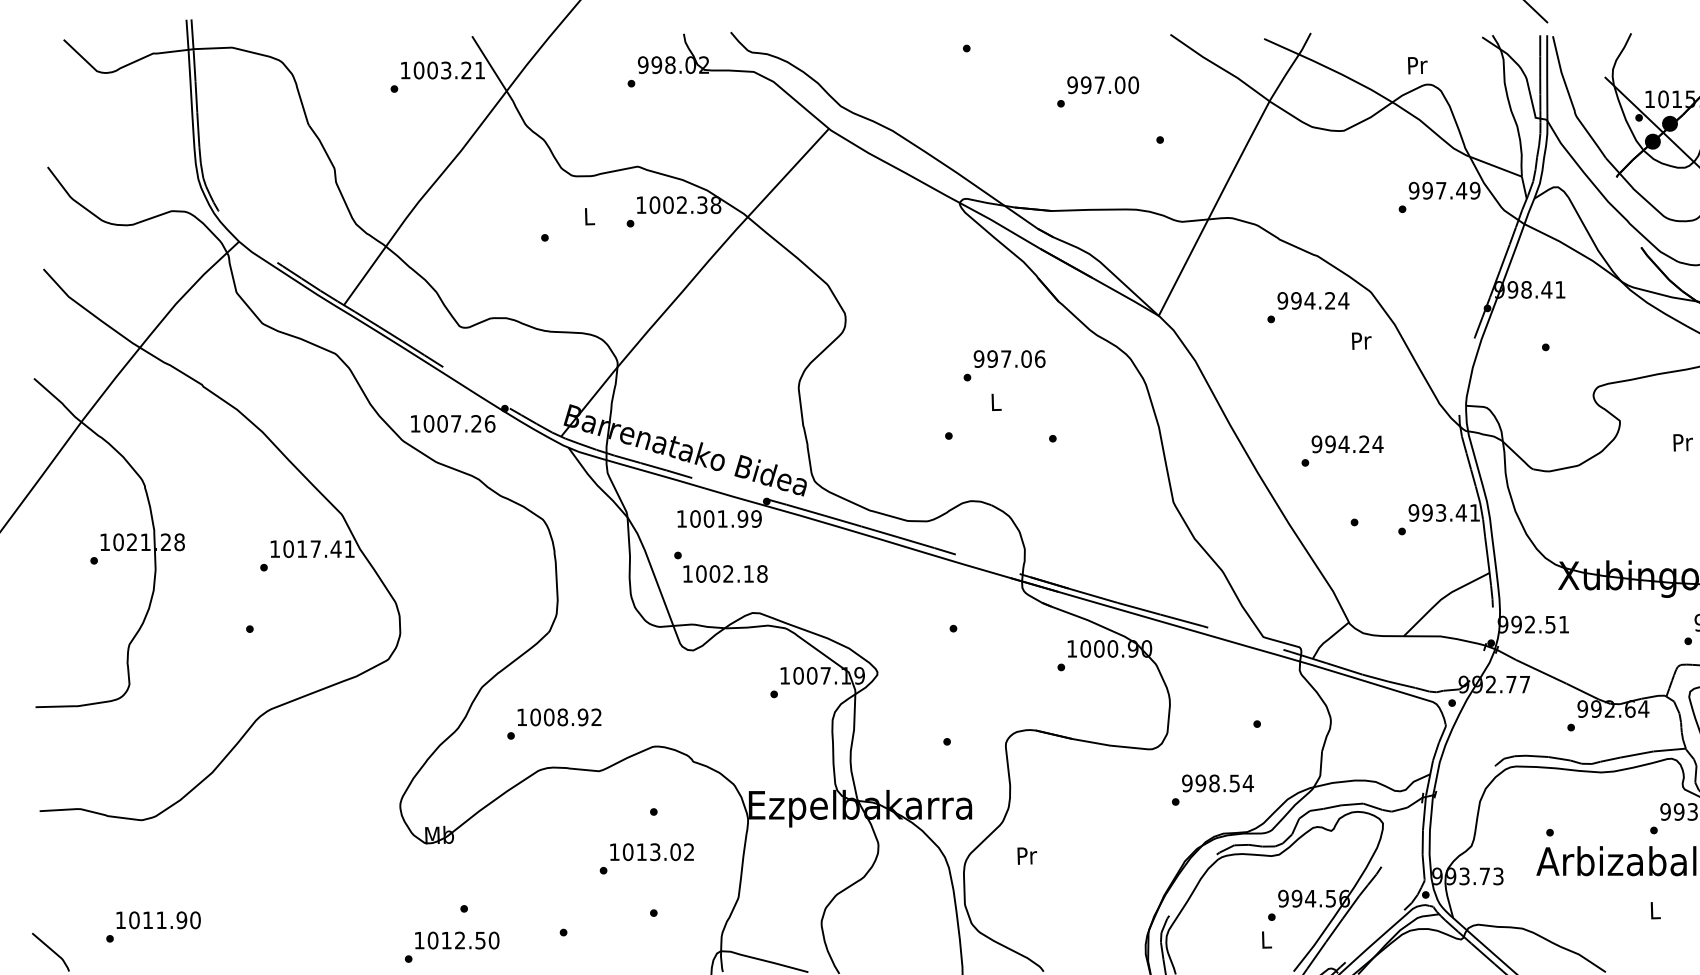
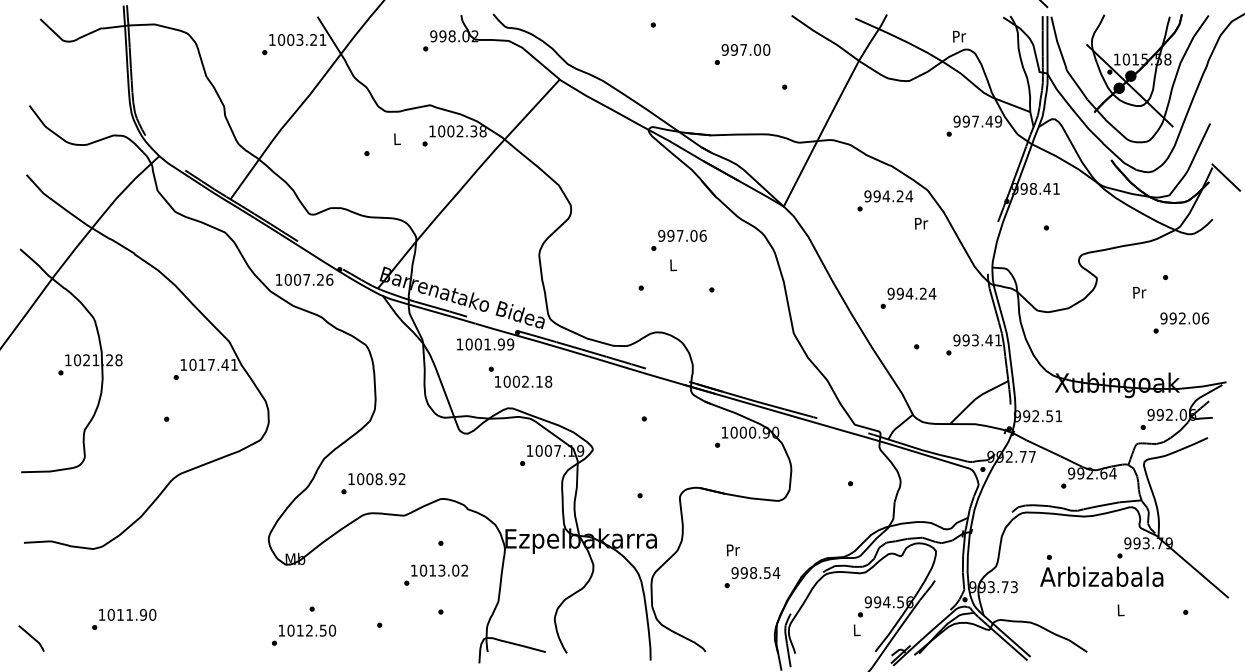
text: (720, 566) -> (520, 376), moved
text: (1212, 790) -> (752, 577), moved
text: (1027, 856) -> (733, 550), moved
text: (153, 927) -> (124, 619), moved

